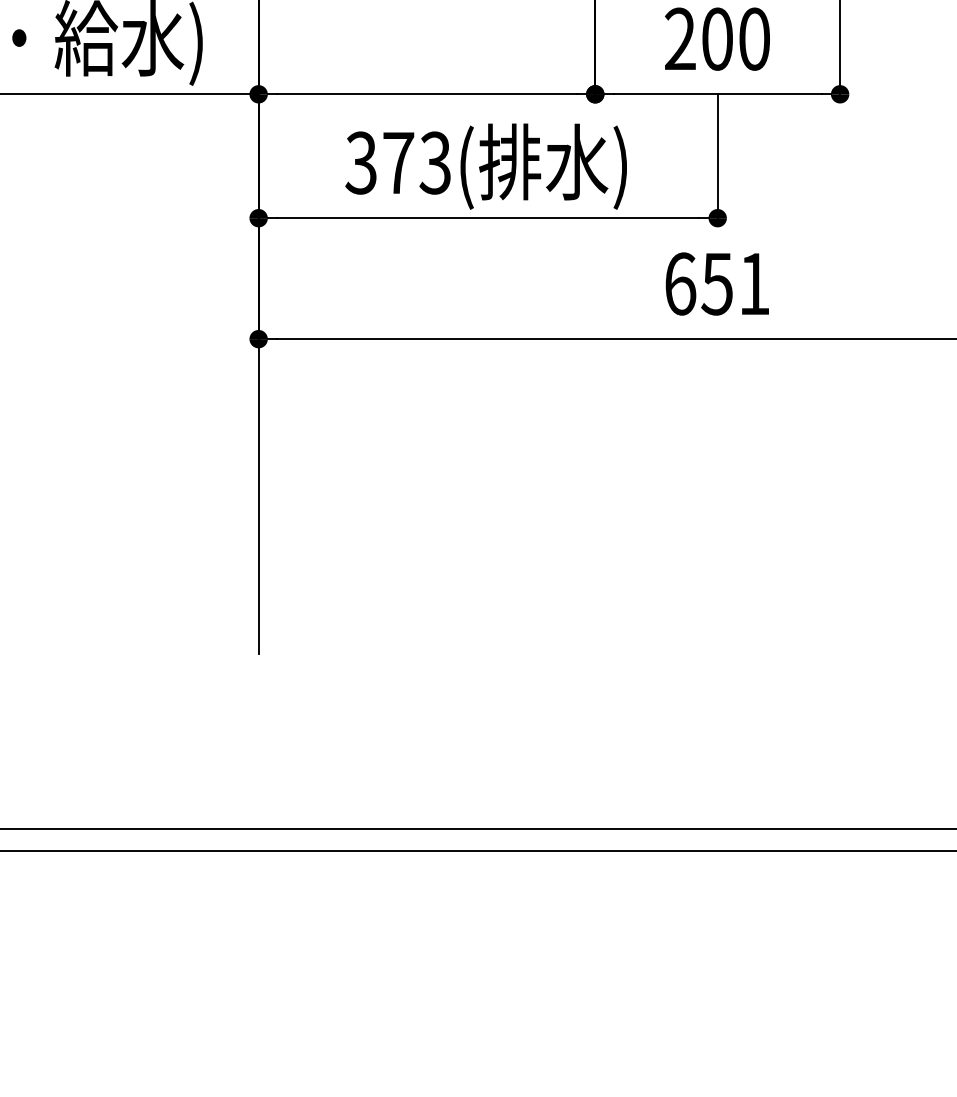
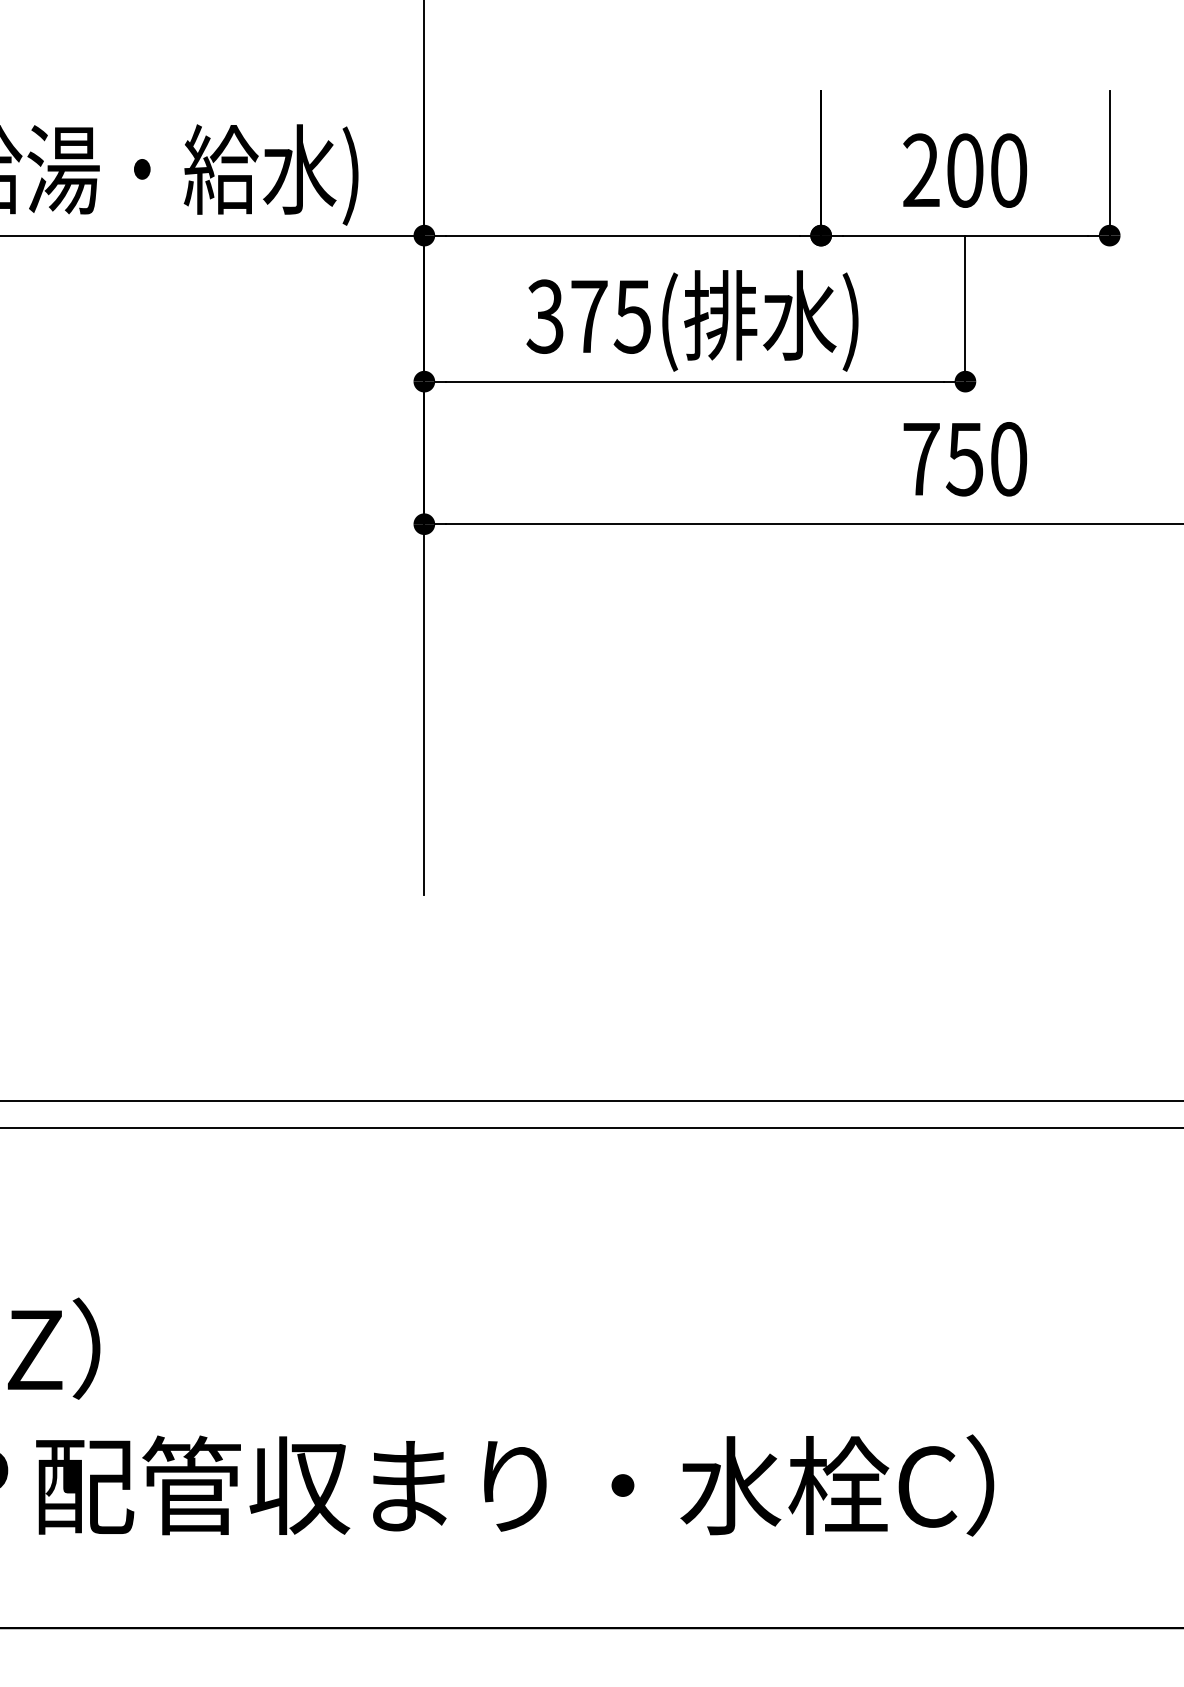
text: (434, 162) -> (631, 316), 373( -> 375(
text: (717, 284) -> (965, 459), 651 -> 750

